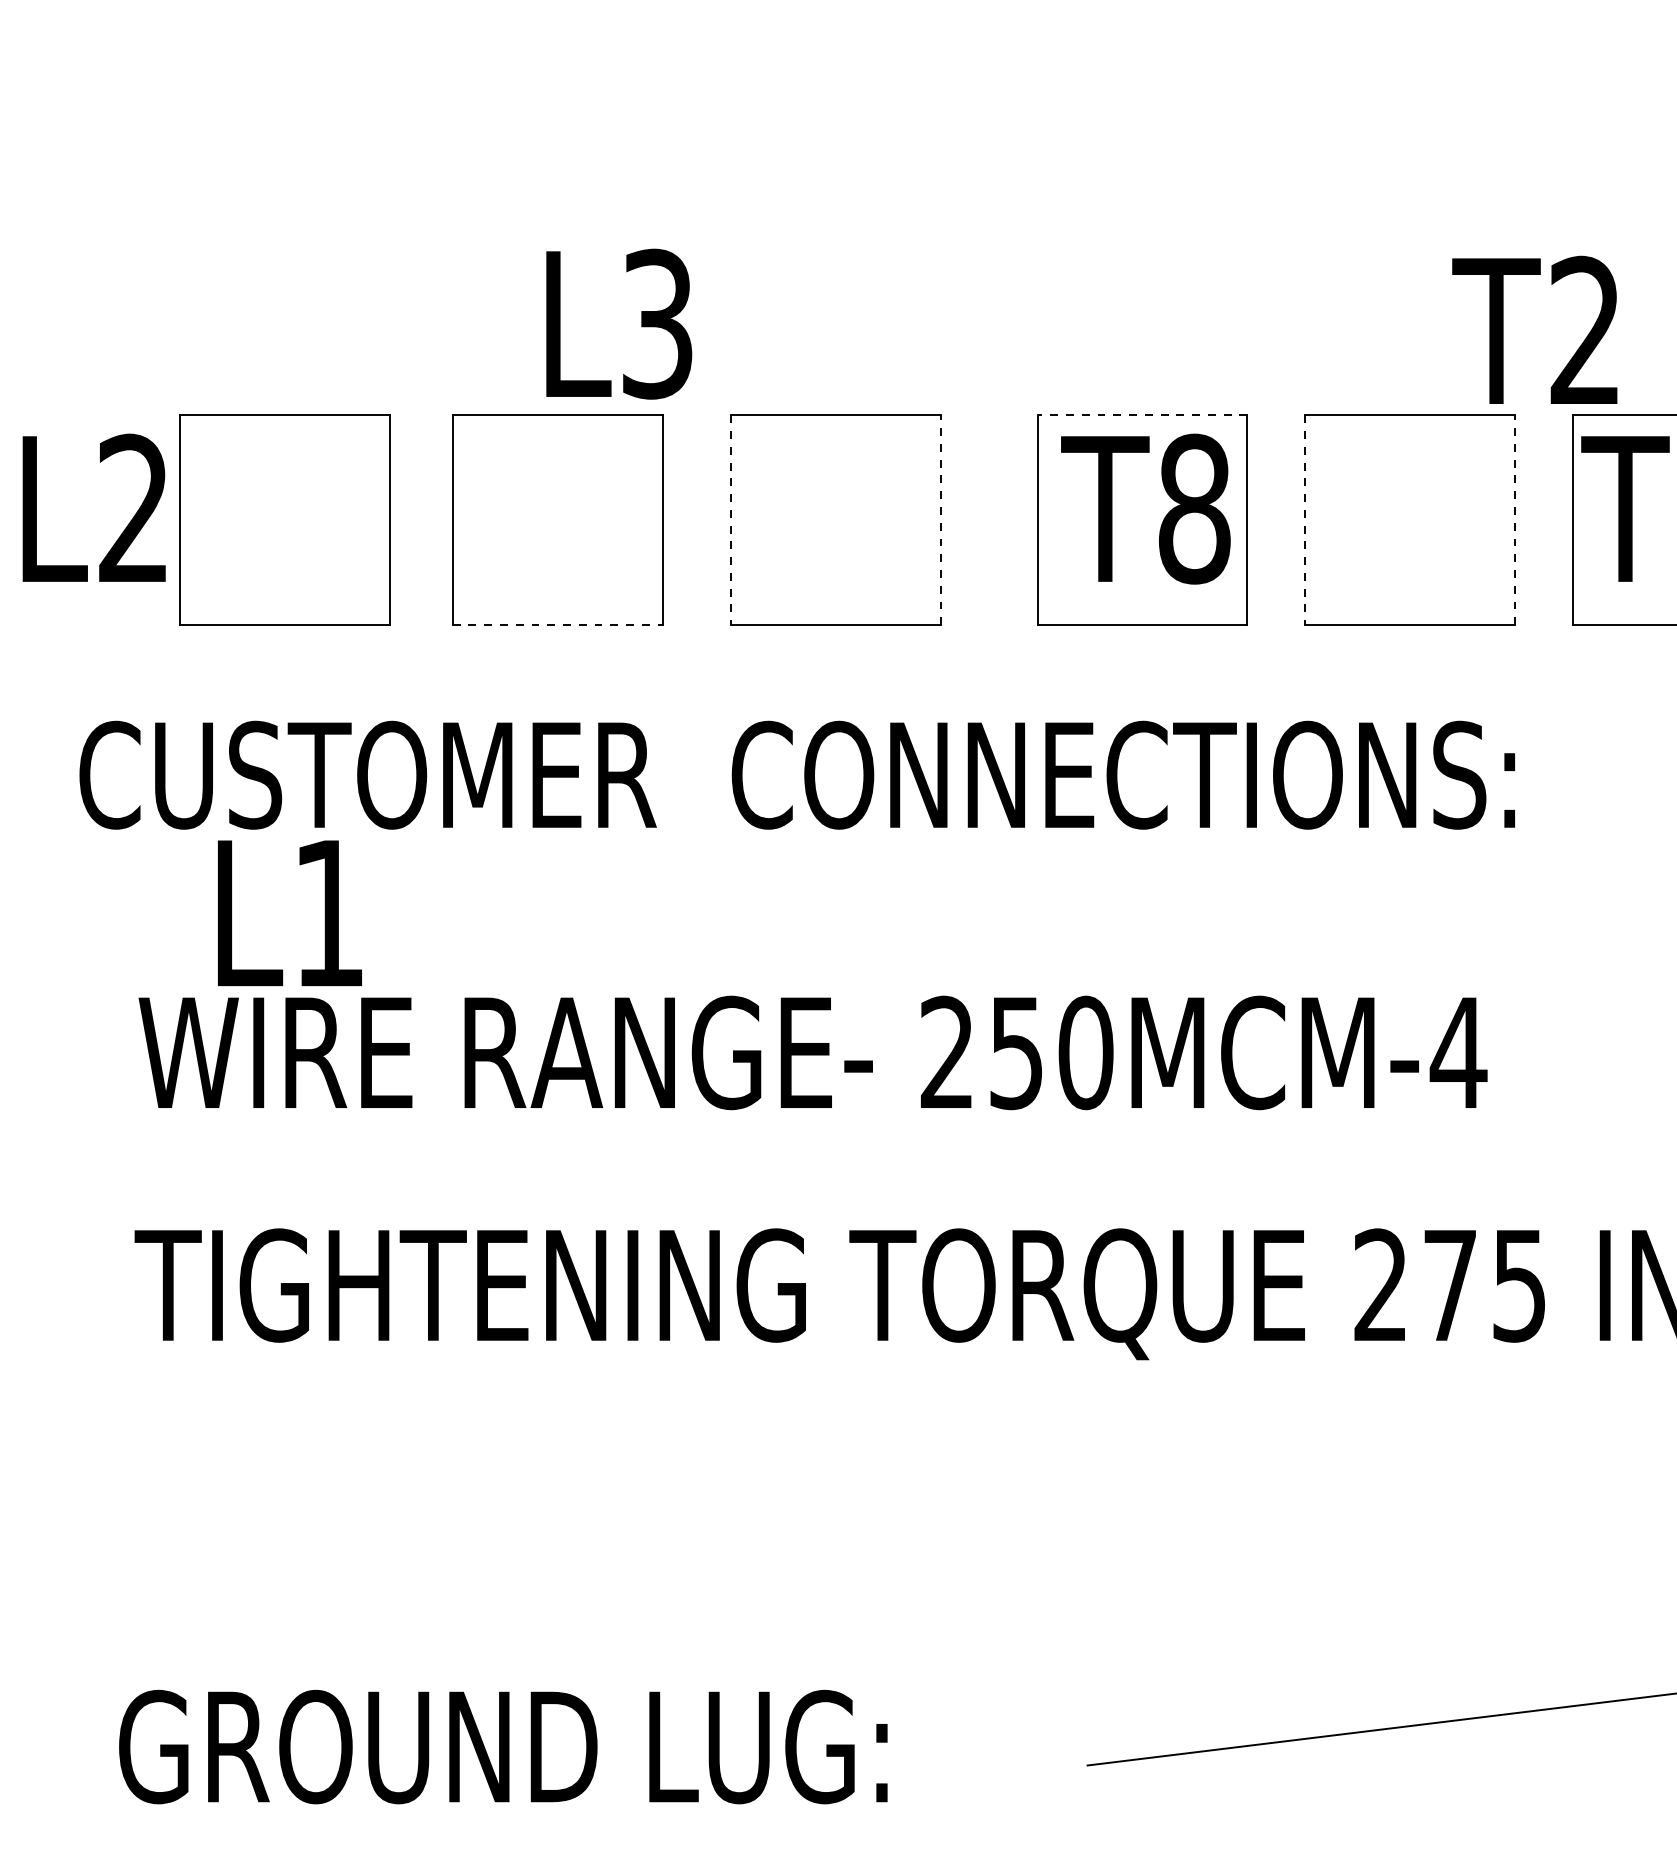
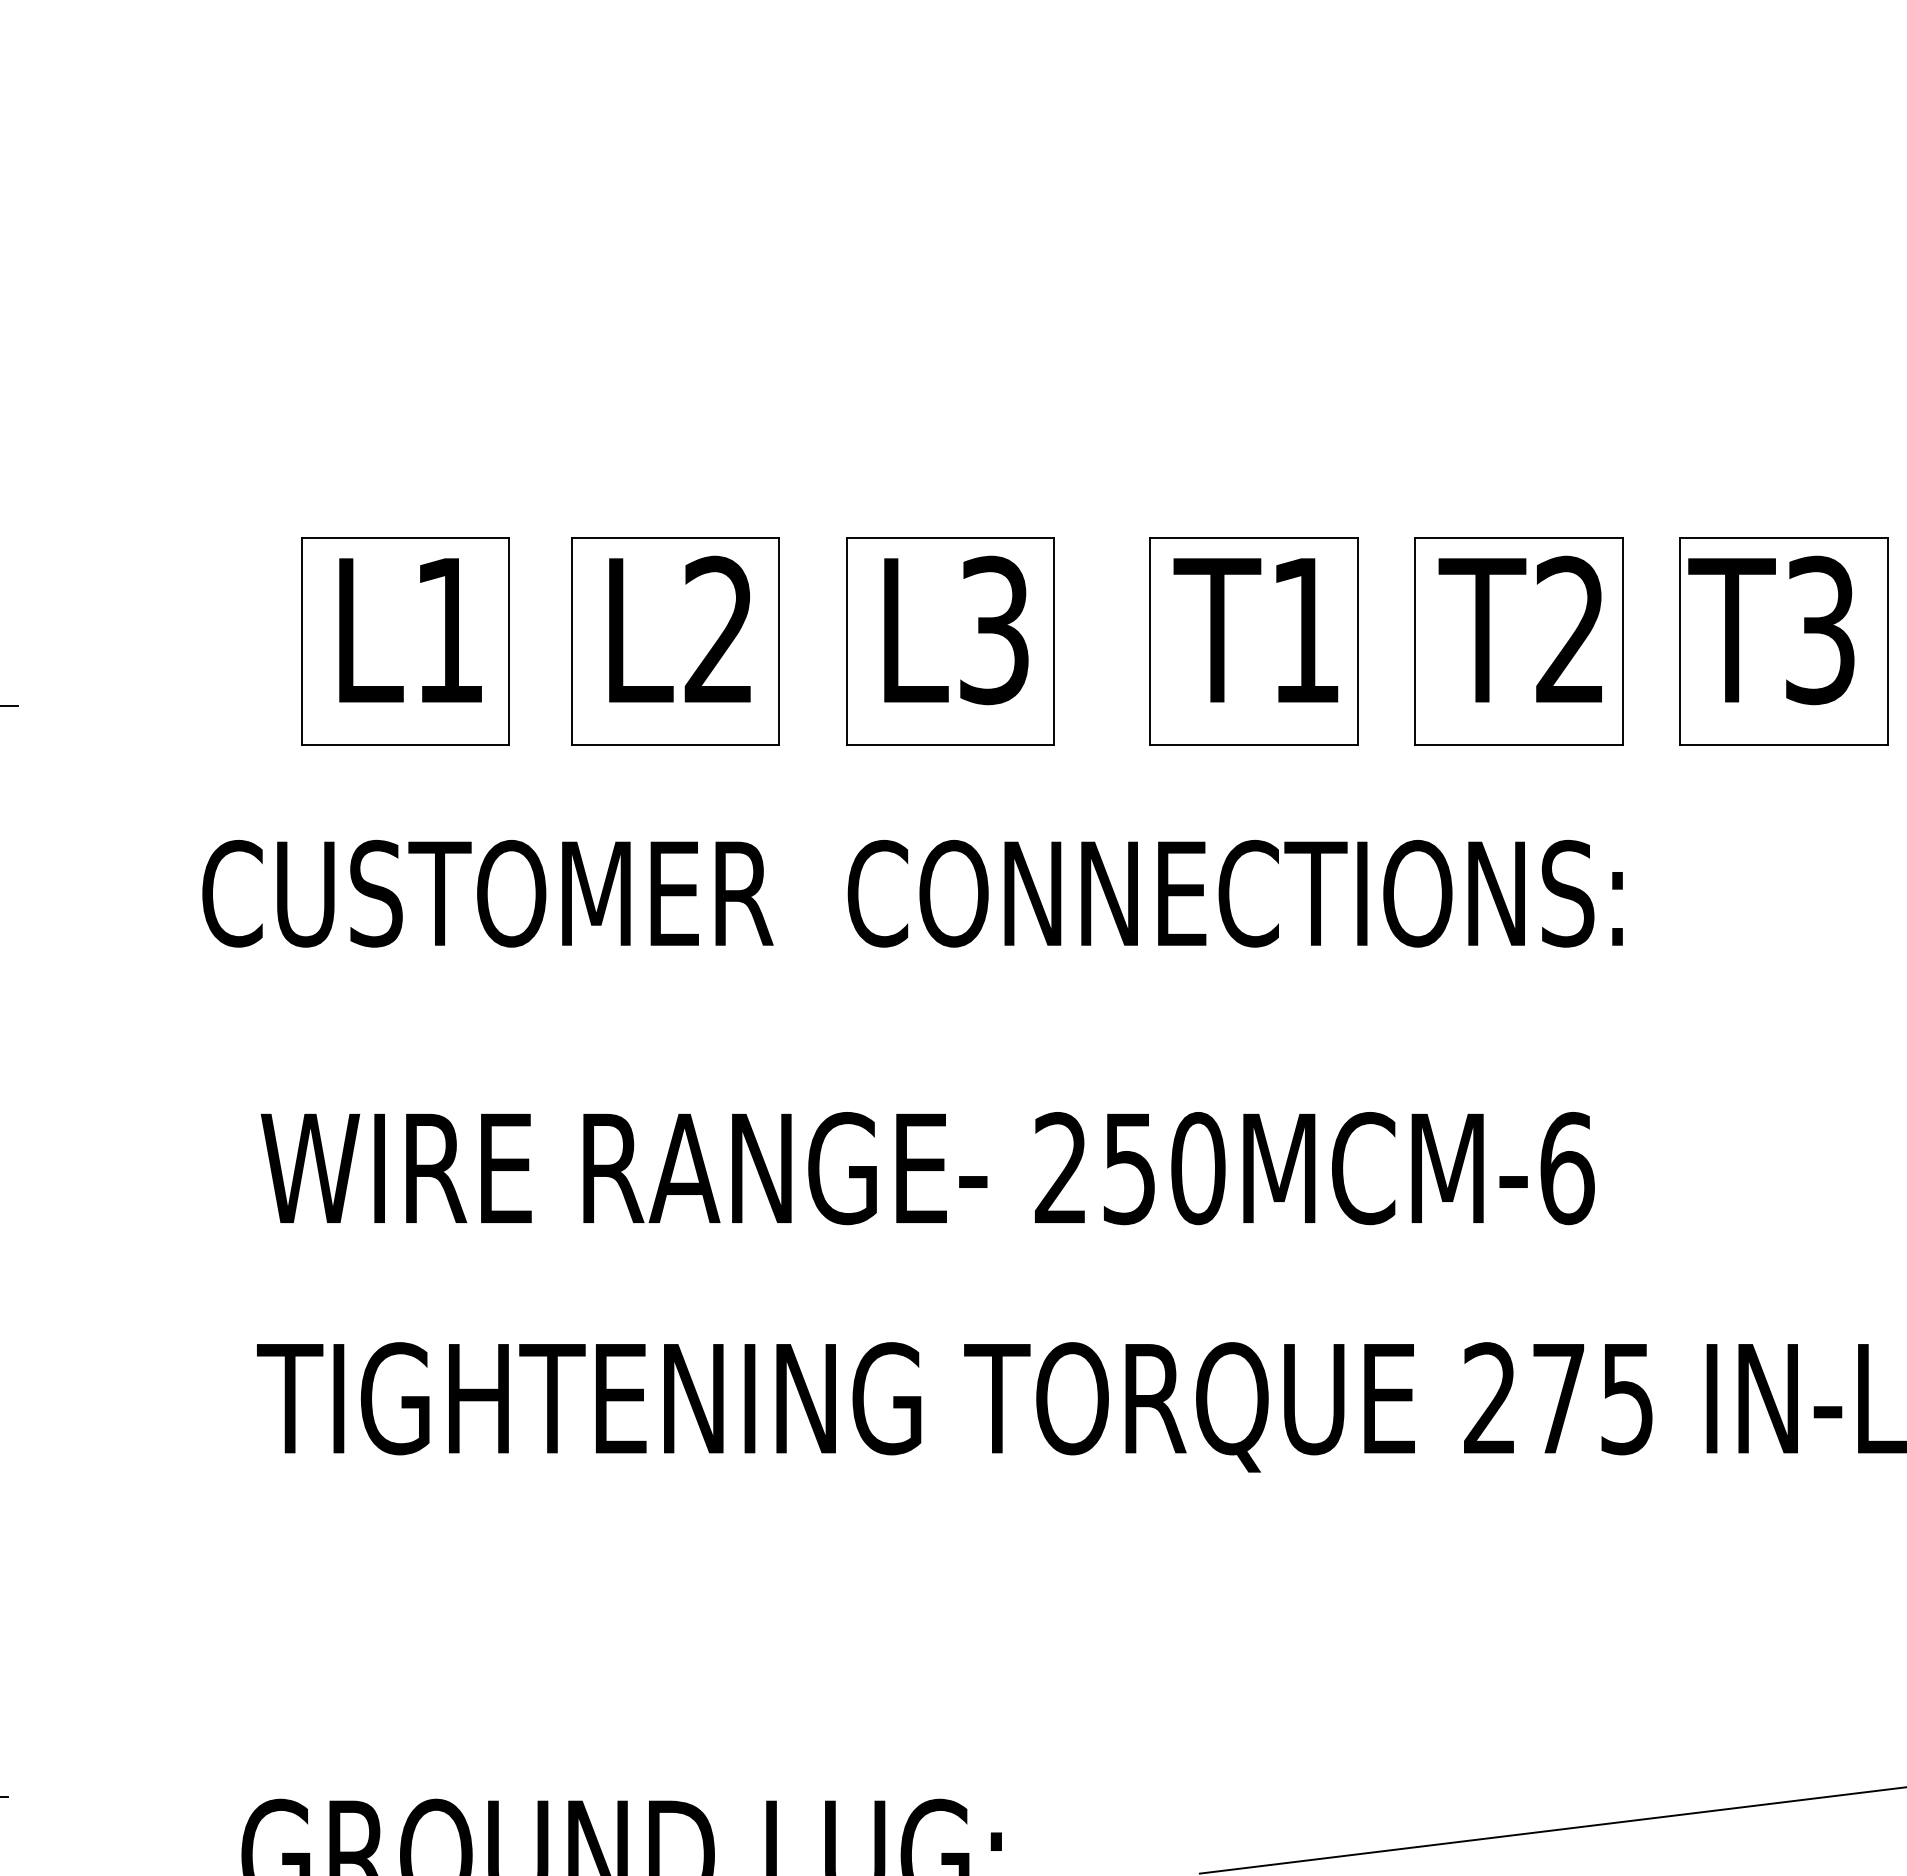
text: (619, 324) -> (956, 630), moved
text: (1533, 329) -> (1519, 628), moved
line: (1142, 415) -> (1254, 537), dashed -> solid
text: (93, 507) -> (679, 628), moved
text: (1194, 509) -> (1305, 630), T8 -> T1
line: (730, 520) -> (846, 641), dashed -> solid
line: (940, 520) -> (1054, 641), dashed -> solid
line: (1305, 520) -> (1415, 641), dashed -> solid
line: (1514, 520) -> (1622, 641), dashed -> solid
line: (557, 625) -> (675, 745), dashed -> solid
text: (289, 913) -> (410, 630), moved
text: (1458, 1052) -> (1566, 1168), 250MCM-4 -> 250MCM-6

